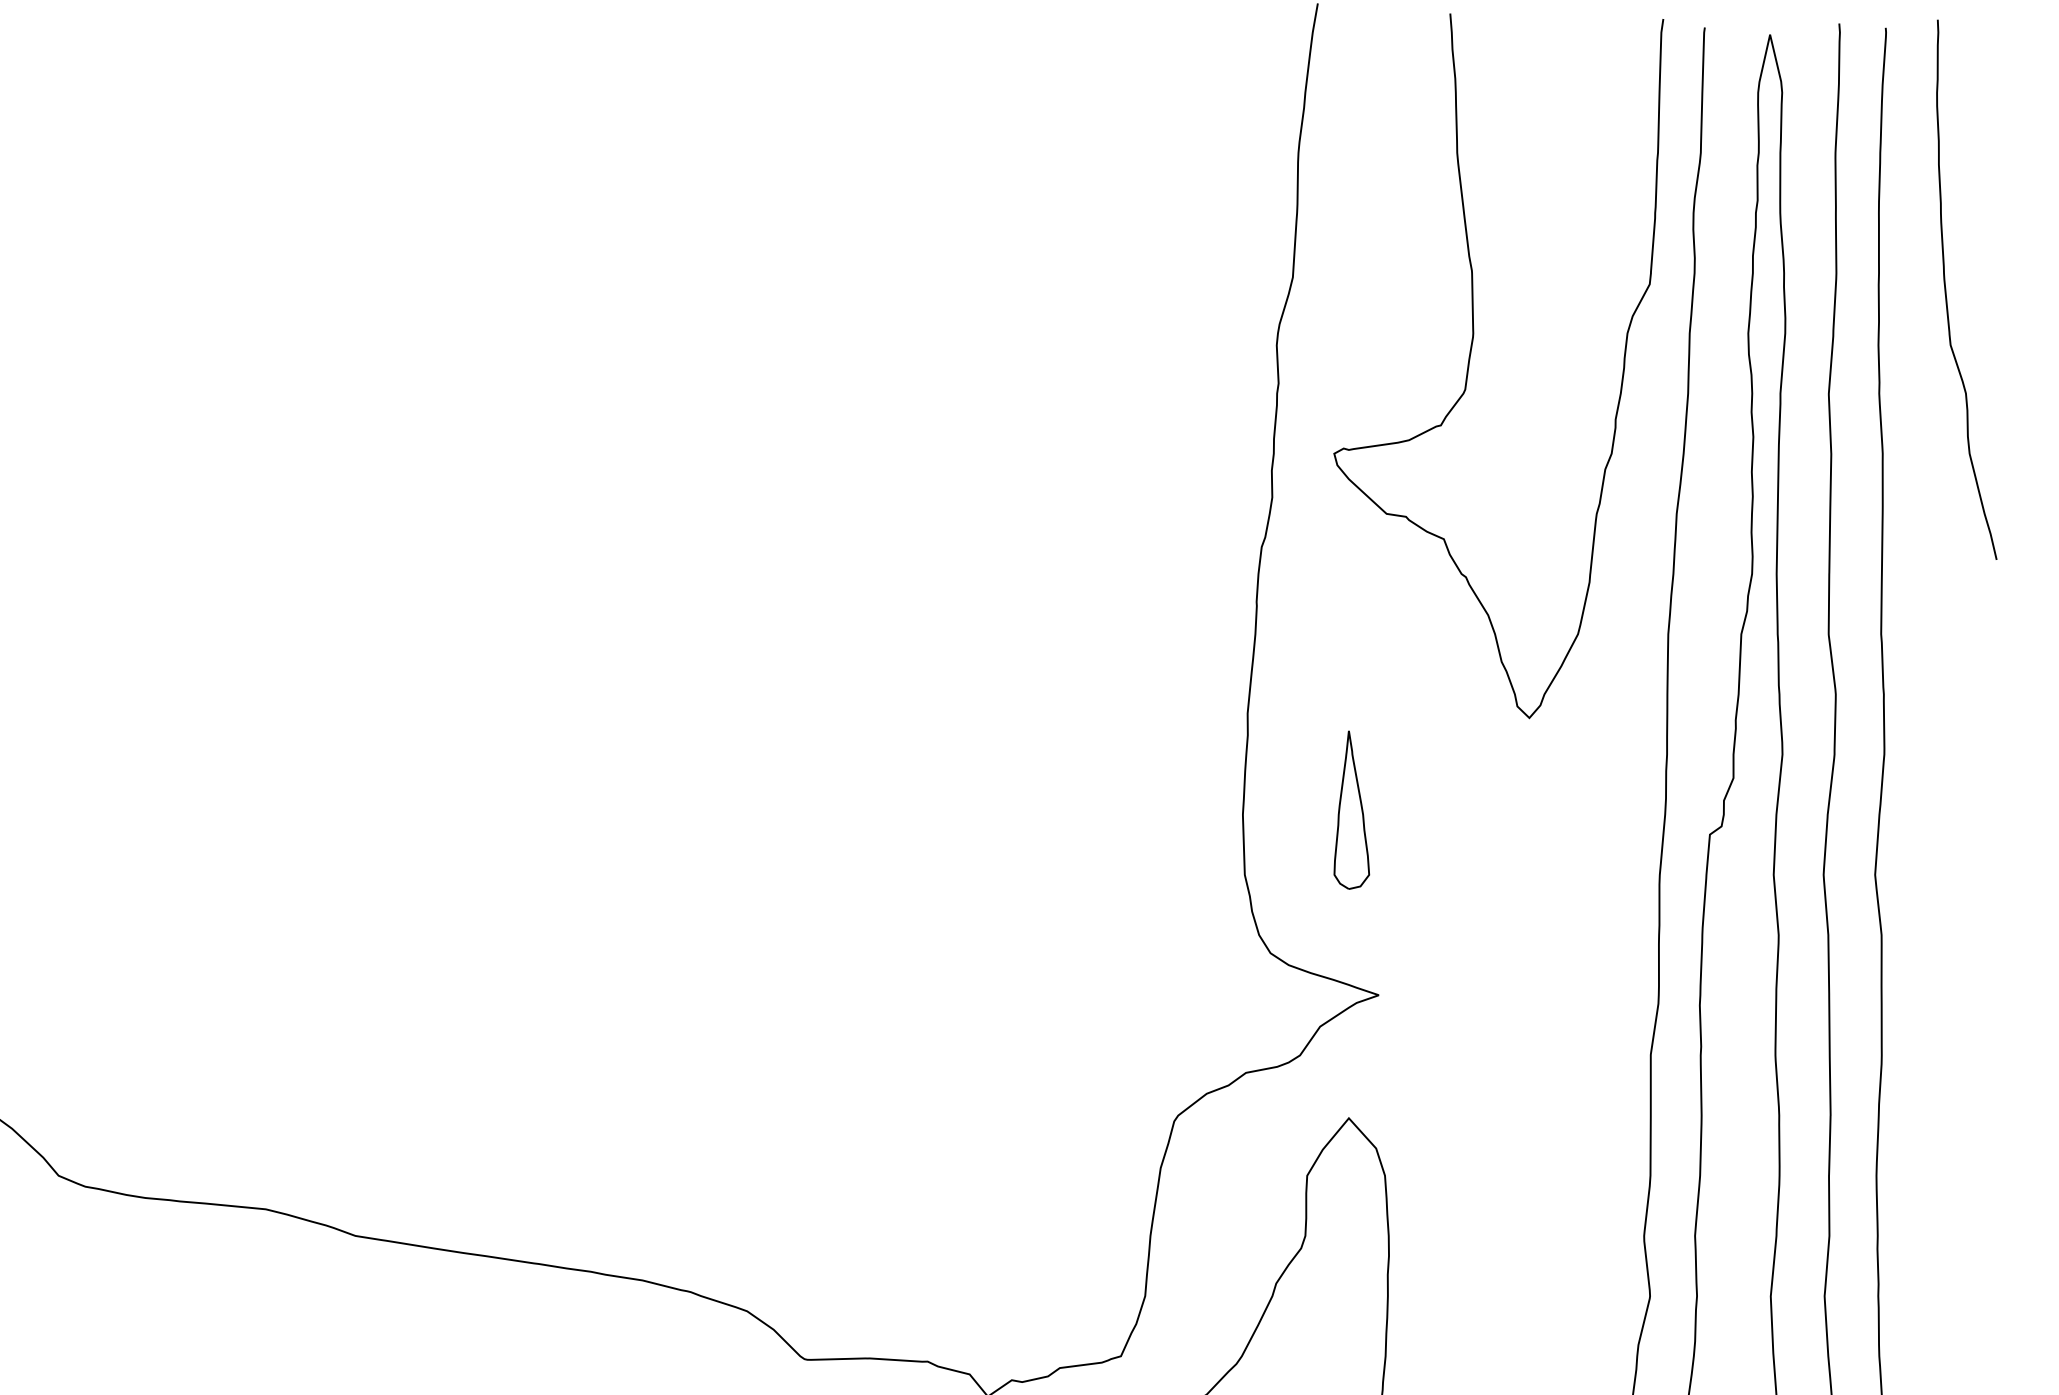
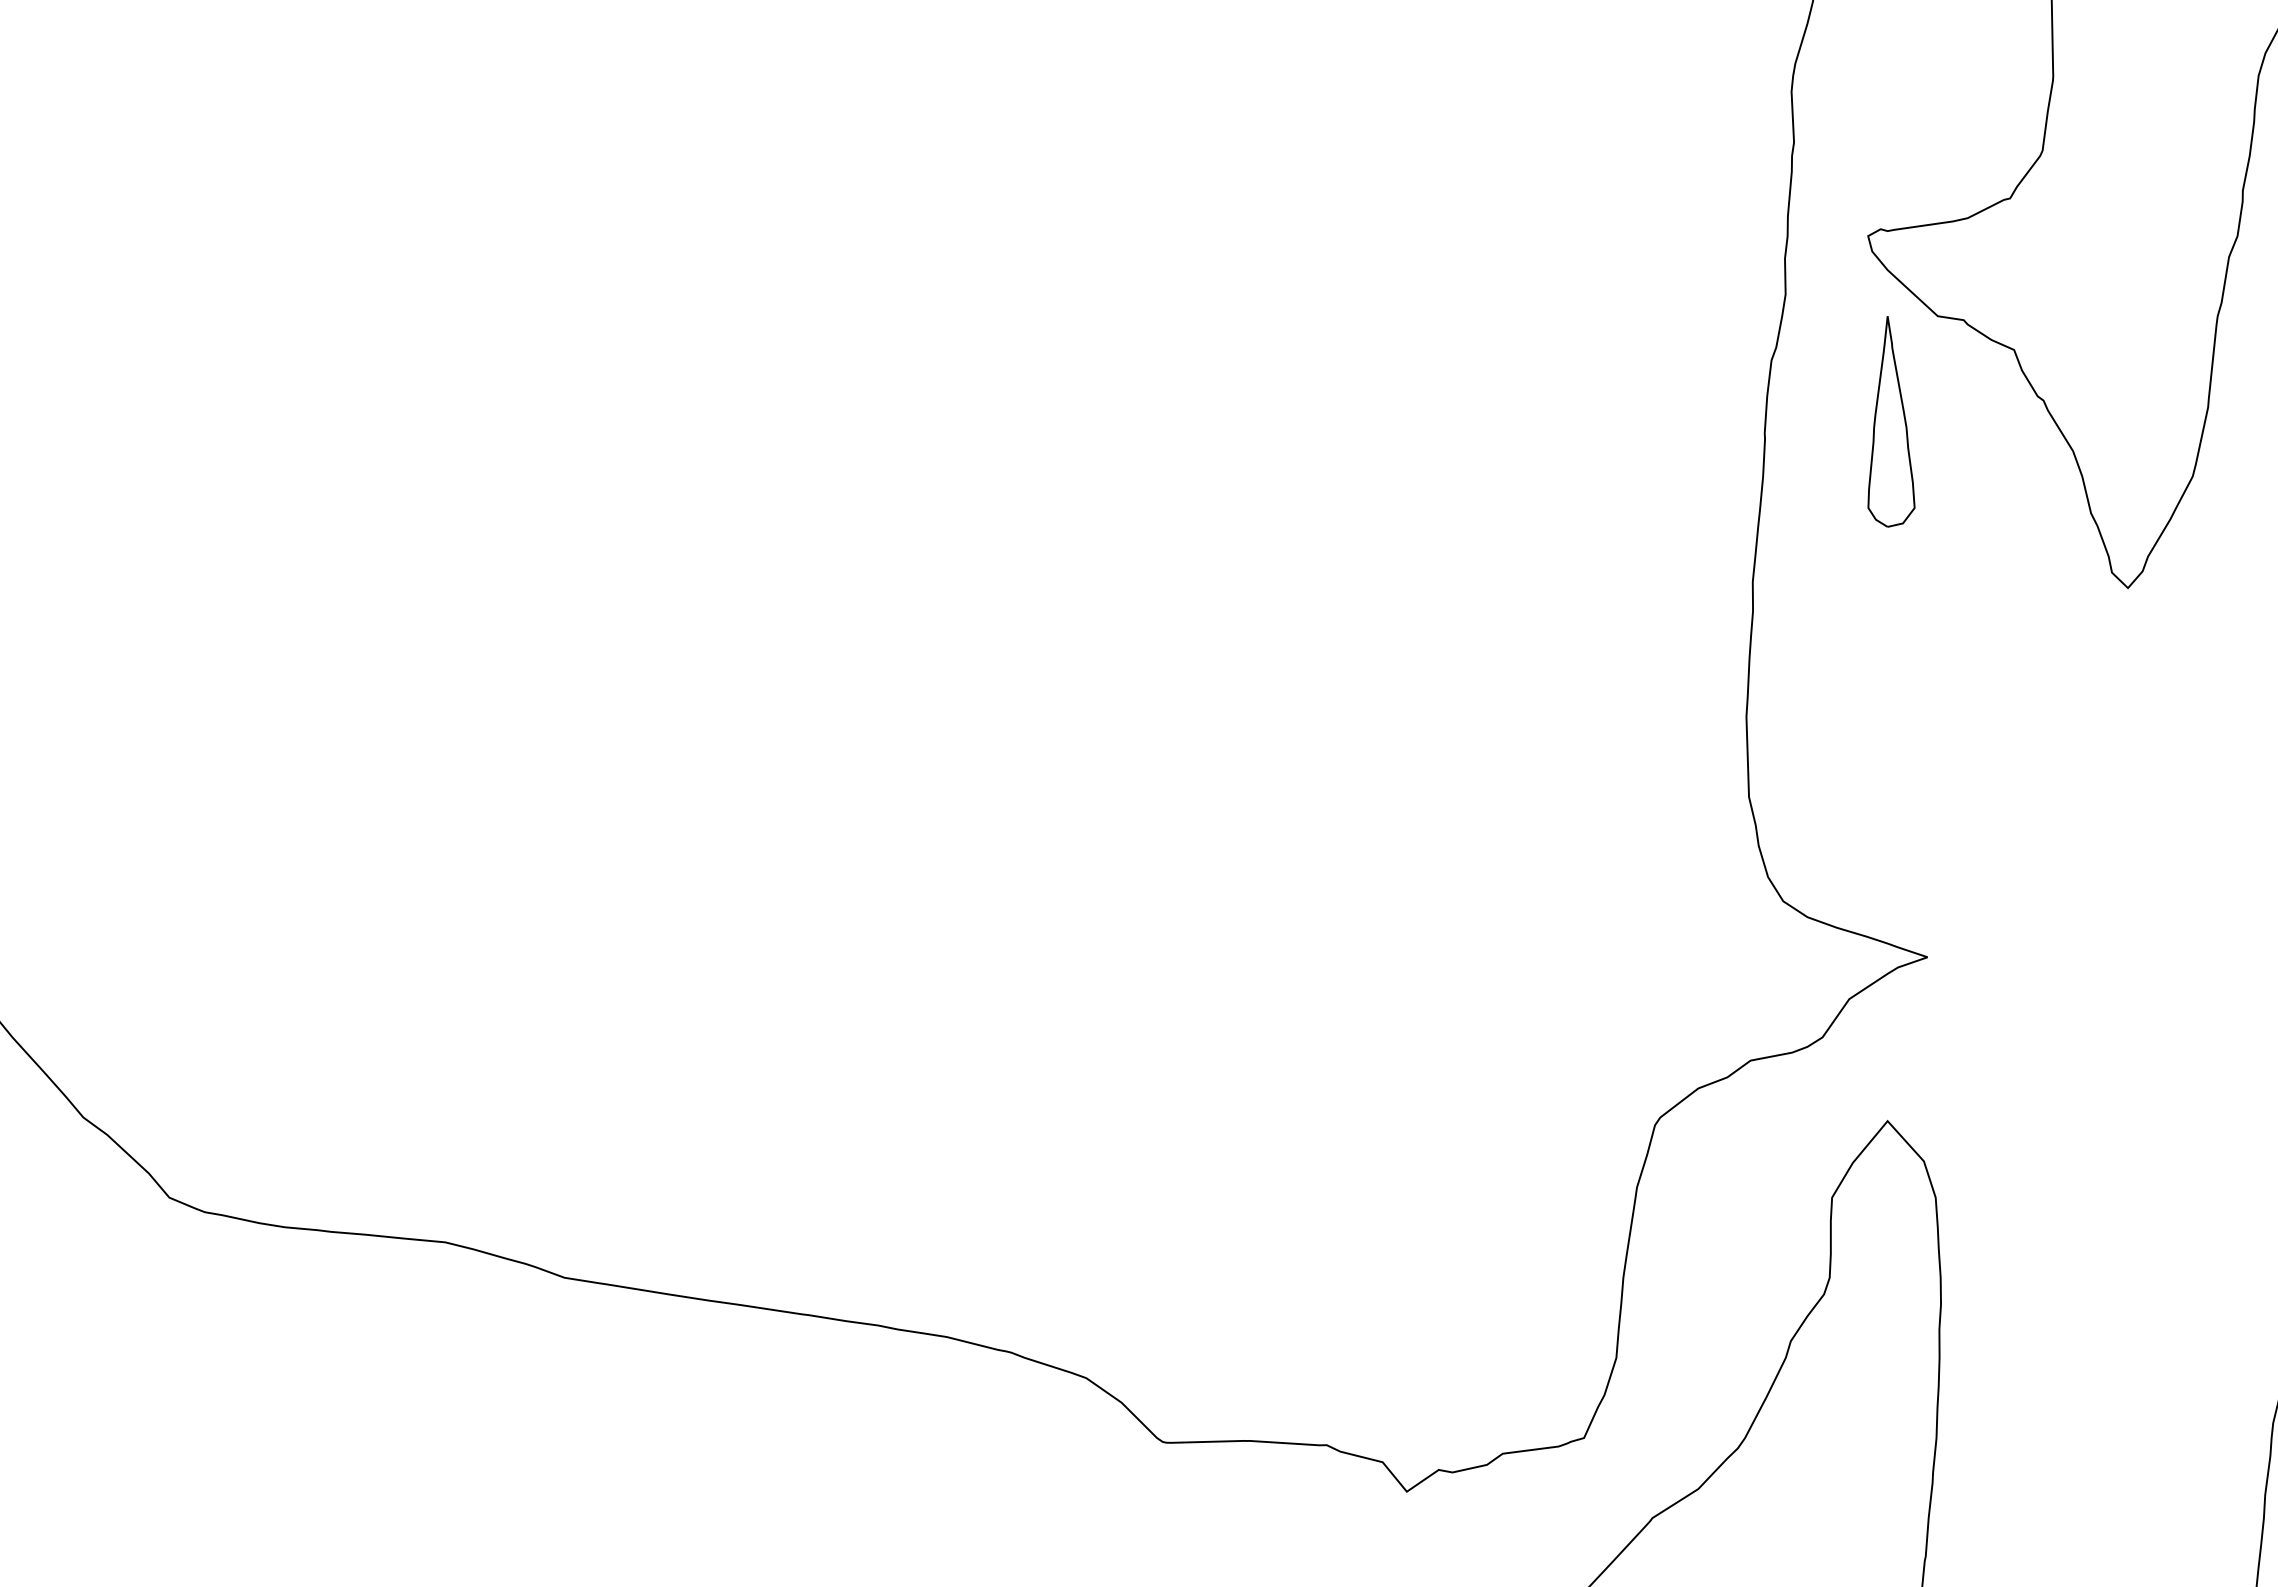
part: (1351, 809) -> (1891, 420), moved

